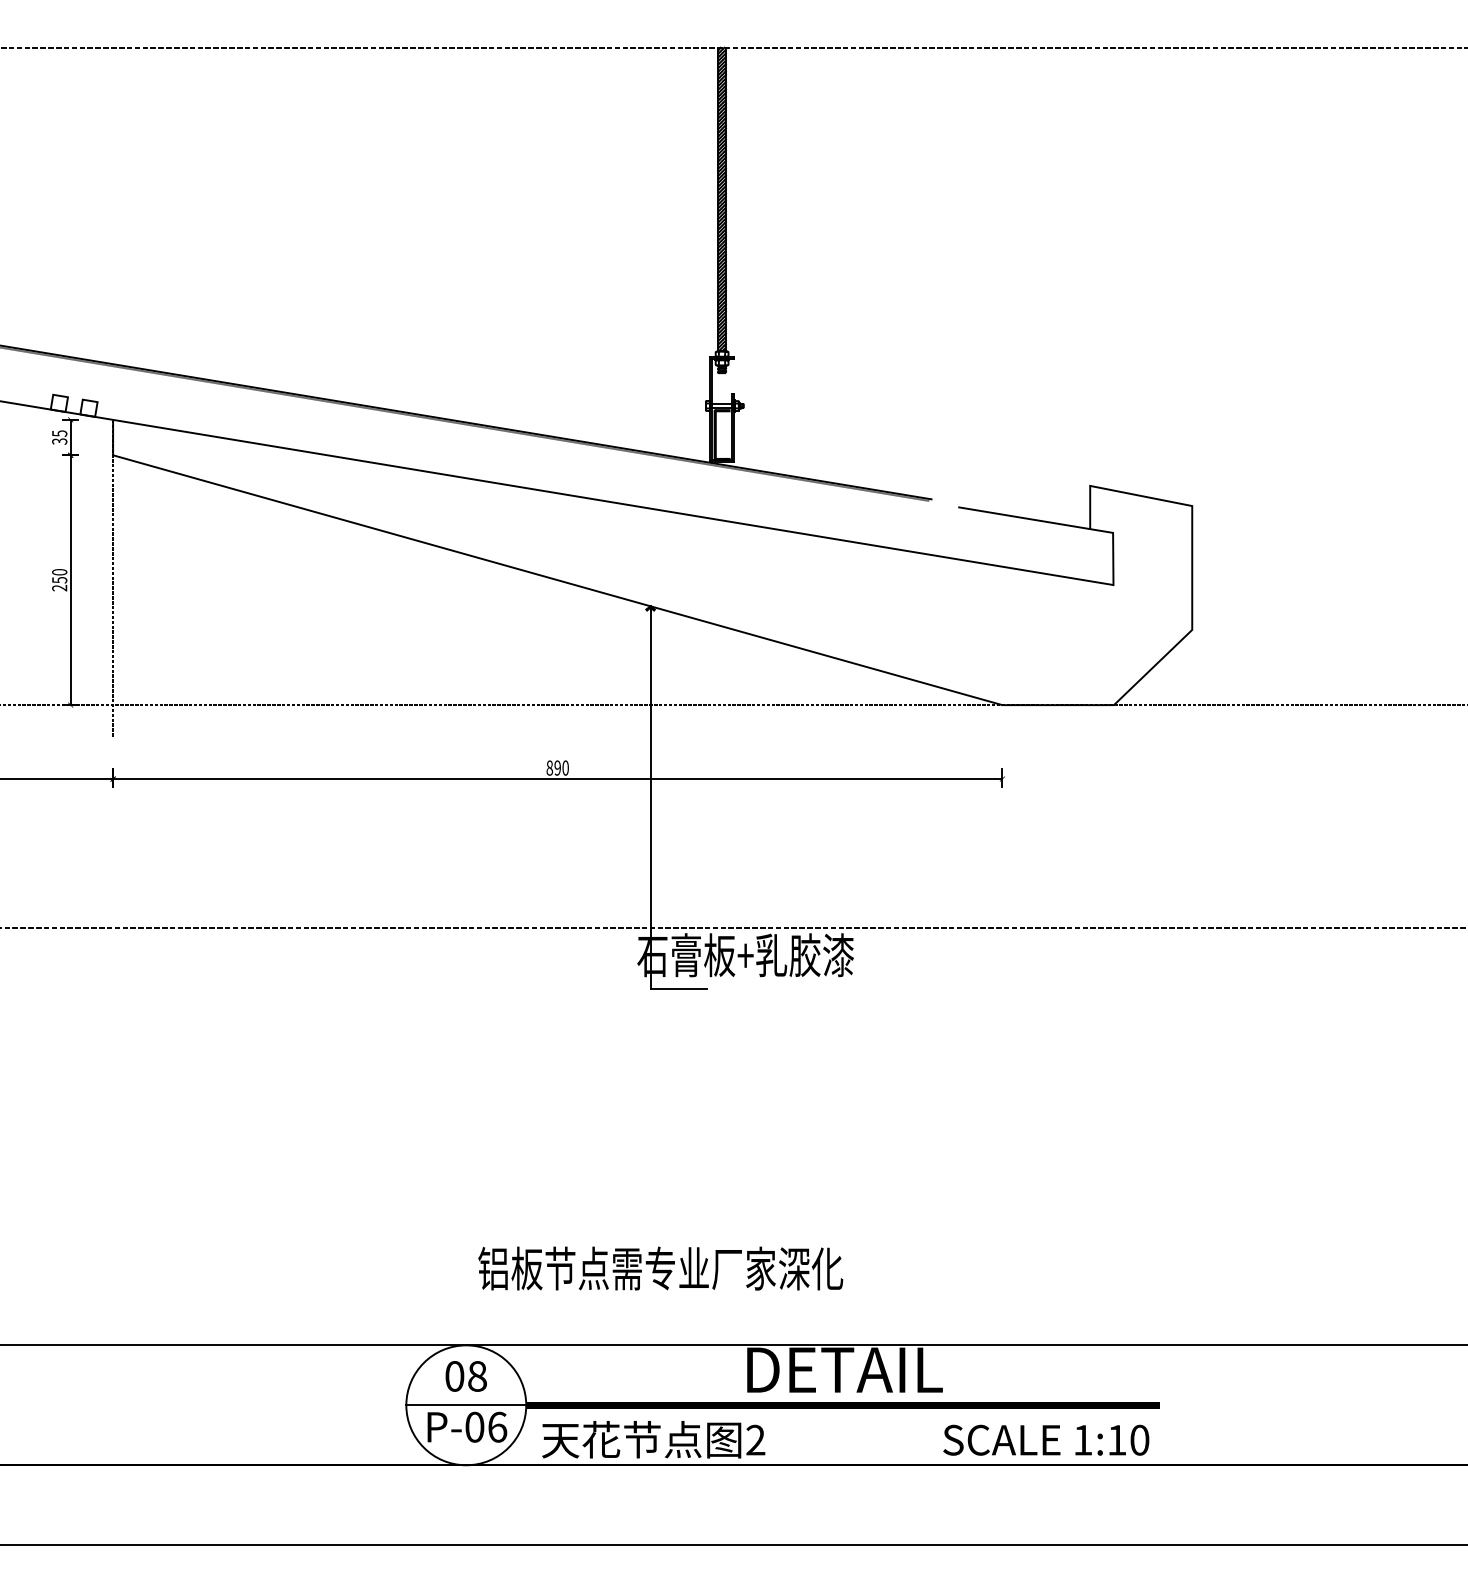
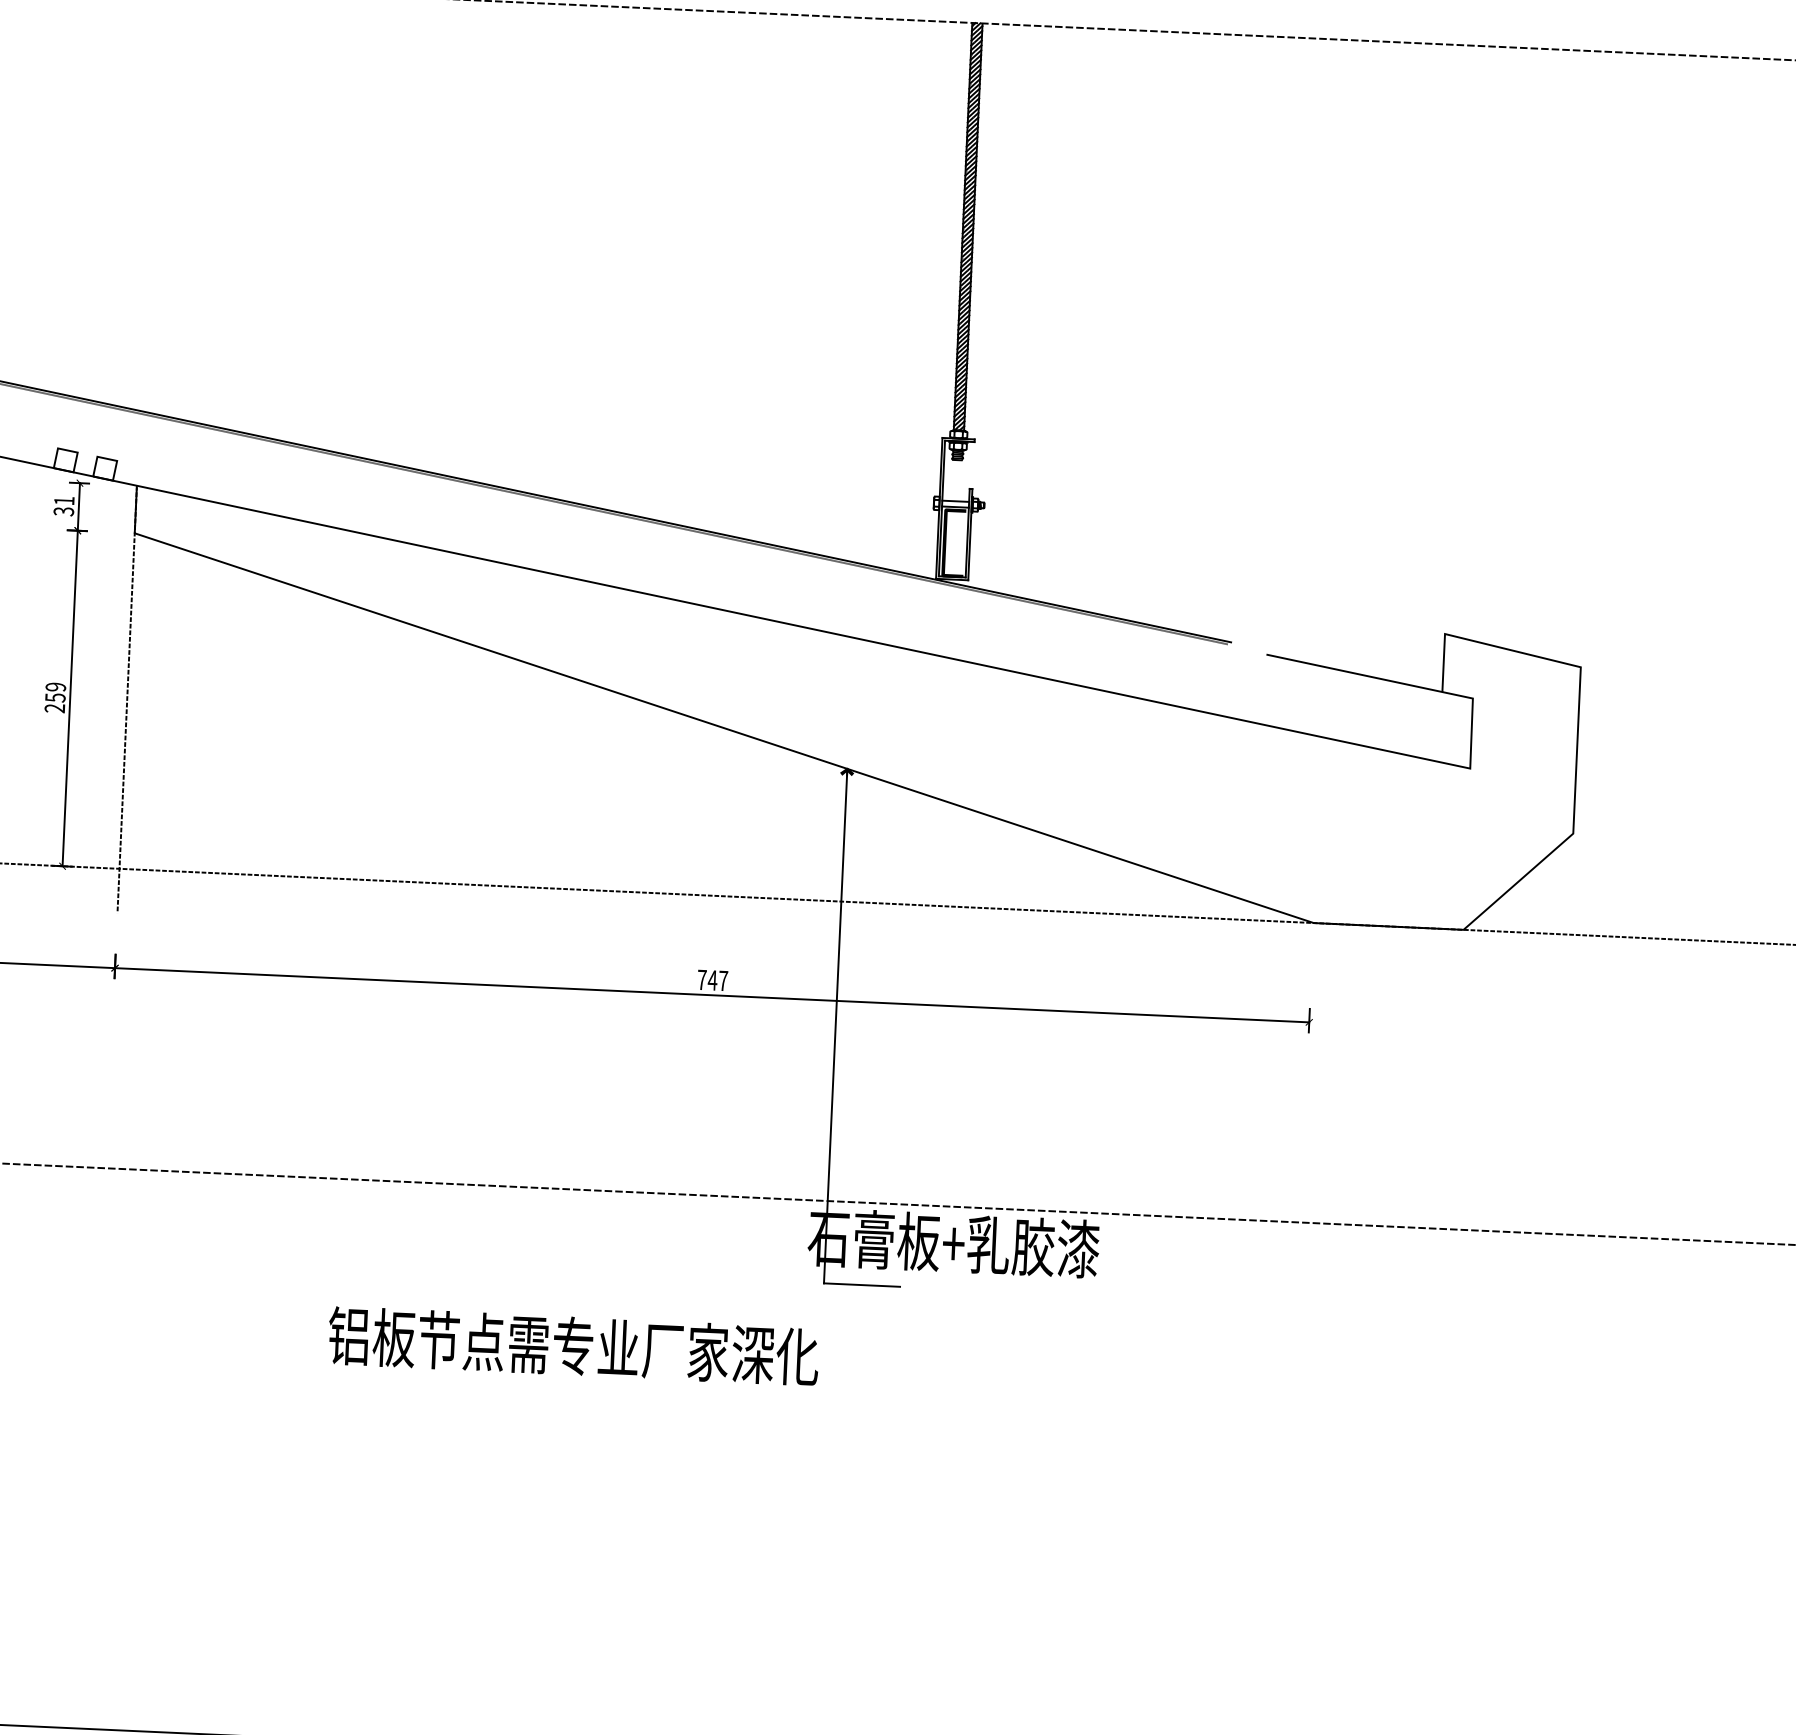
text: (59, 433) -> (64, 500), 35 -> 31
text: (59, 572) -> (55, 687), 250 -> 259
text: (557, 767) -> (712, 979), 890 -> 747
text: (660, 1268) -> (573, 1346), moved

